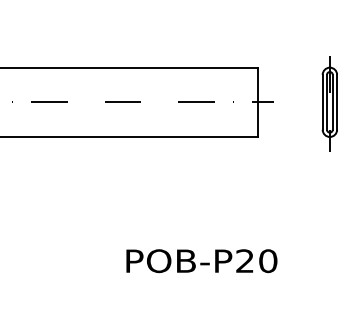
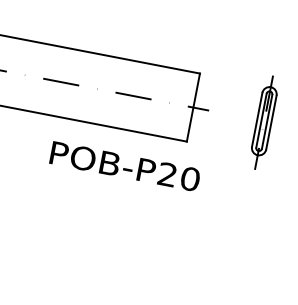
text: (201, 261) -> (124, 166), moved

